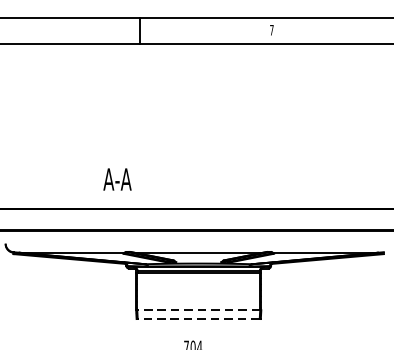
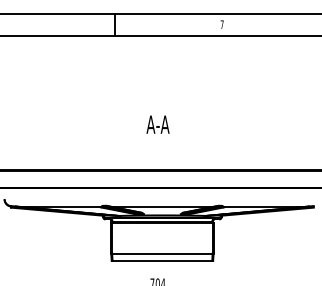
text: (116, 179) -> (157, 124), moved
line: (197, 310) -> (161, 253), dashed -> solid
line: (198, 318) -> (162, 260), dashed -> solid

